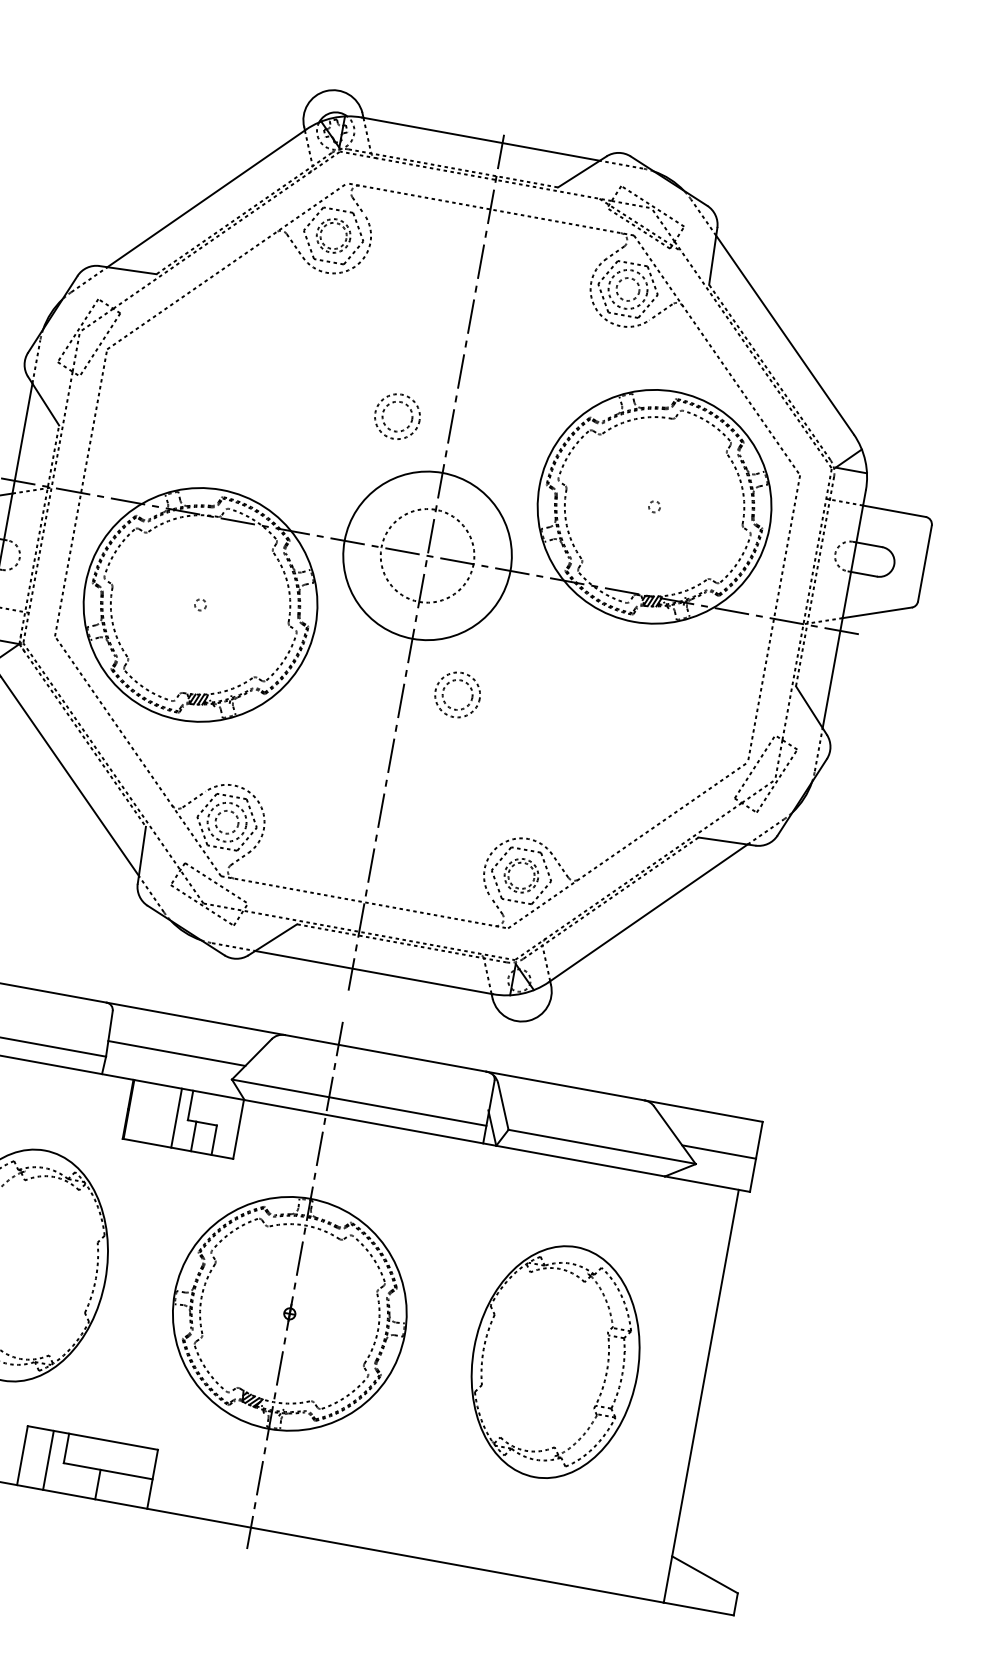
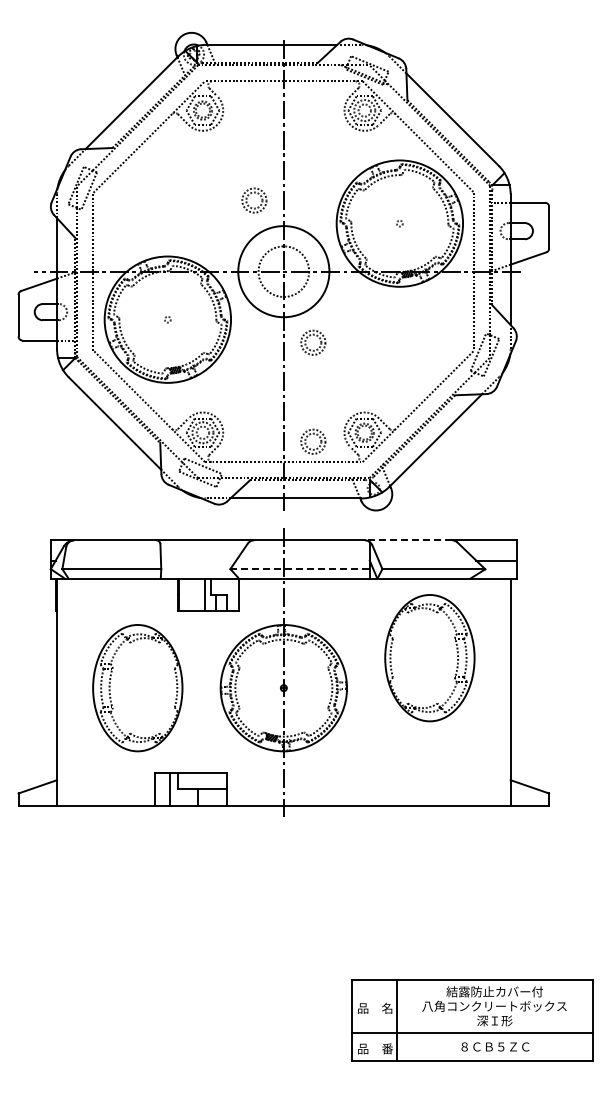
part: (421, 862) -> (310, 435), added
line: (176, 1053) -> (198, 560), removed
line: (565, 1086) -> (408, 540), solid -> dashed
line: (359, 1103) -> (300, 569), solid -> dashed
part: (554, 1362) -> (429, 658), moved

